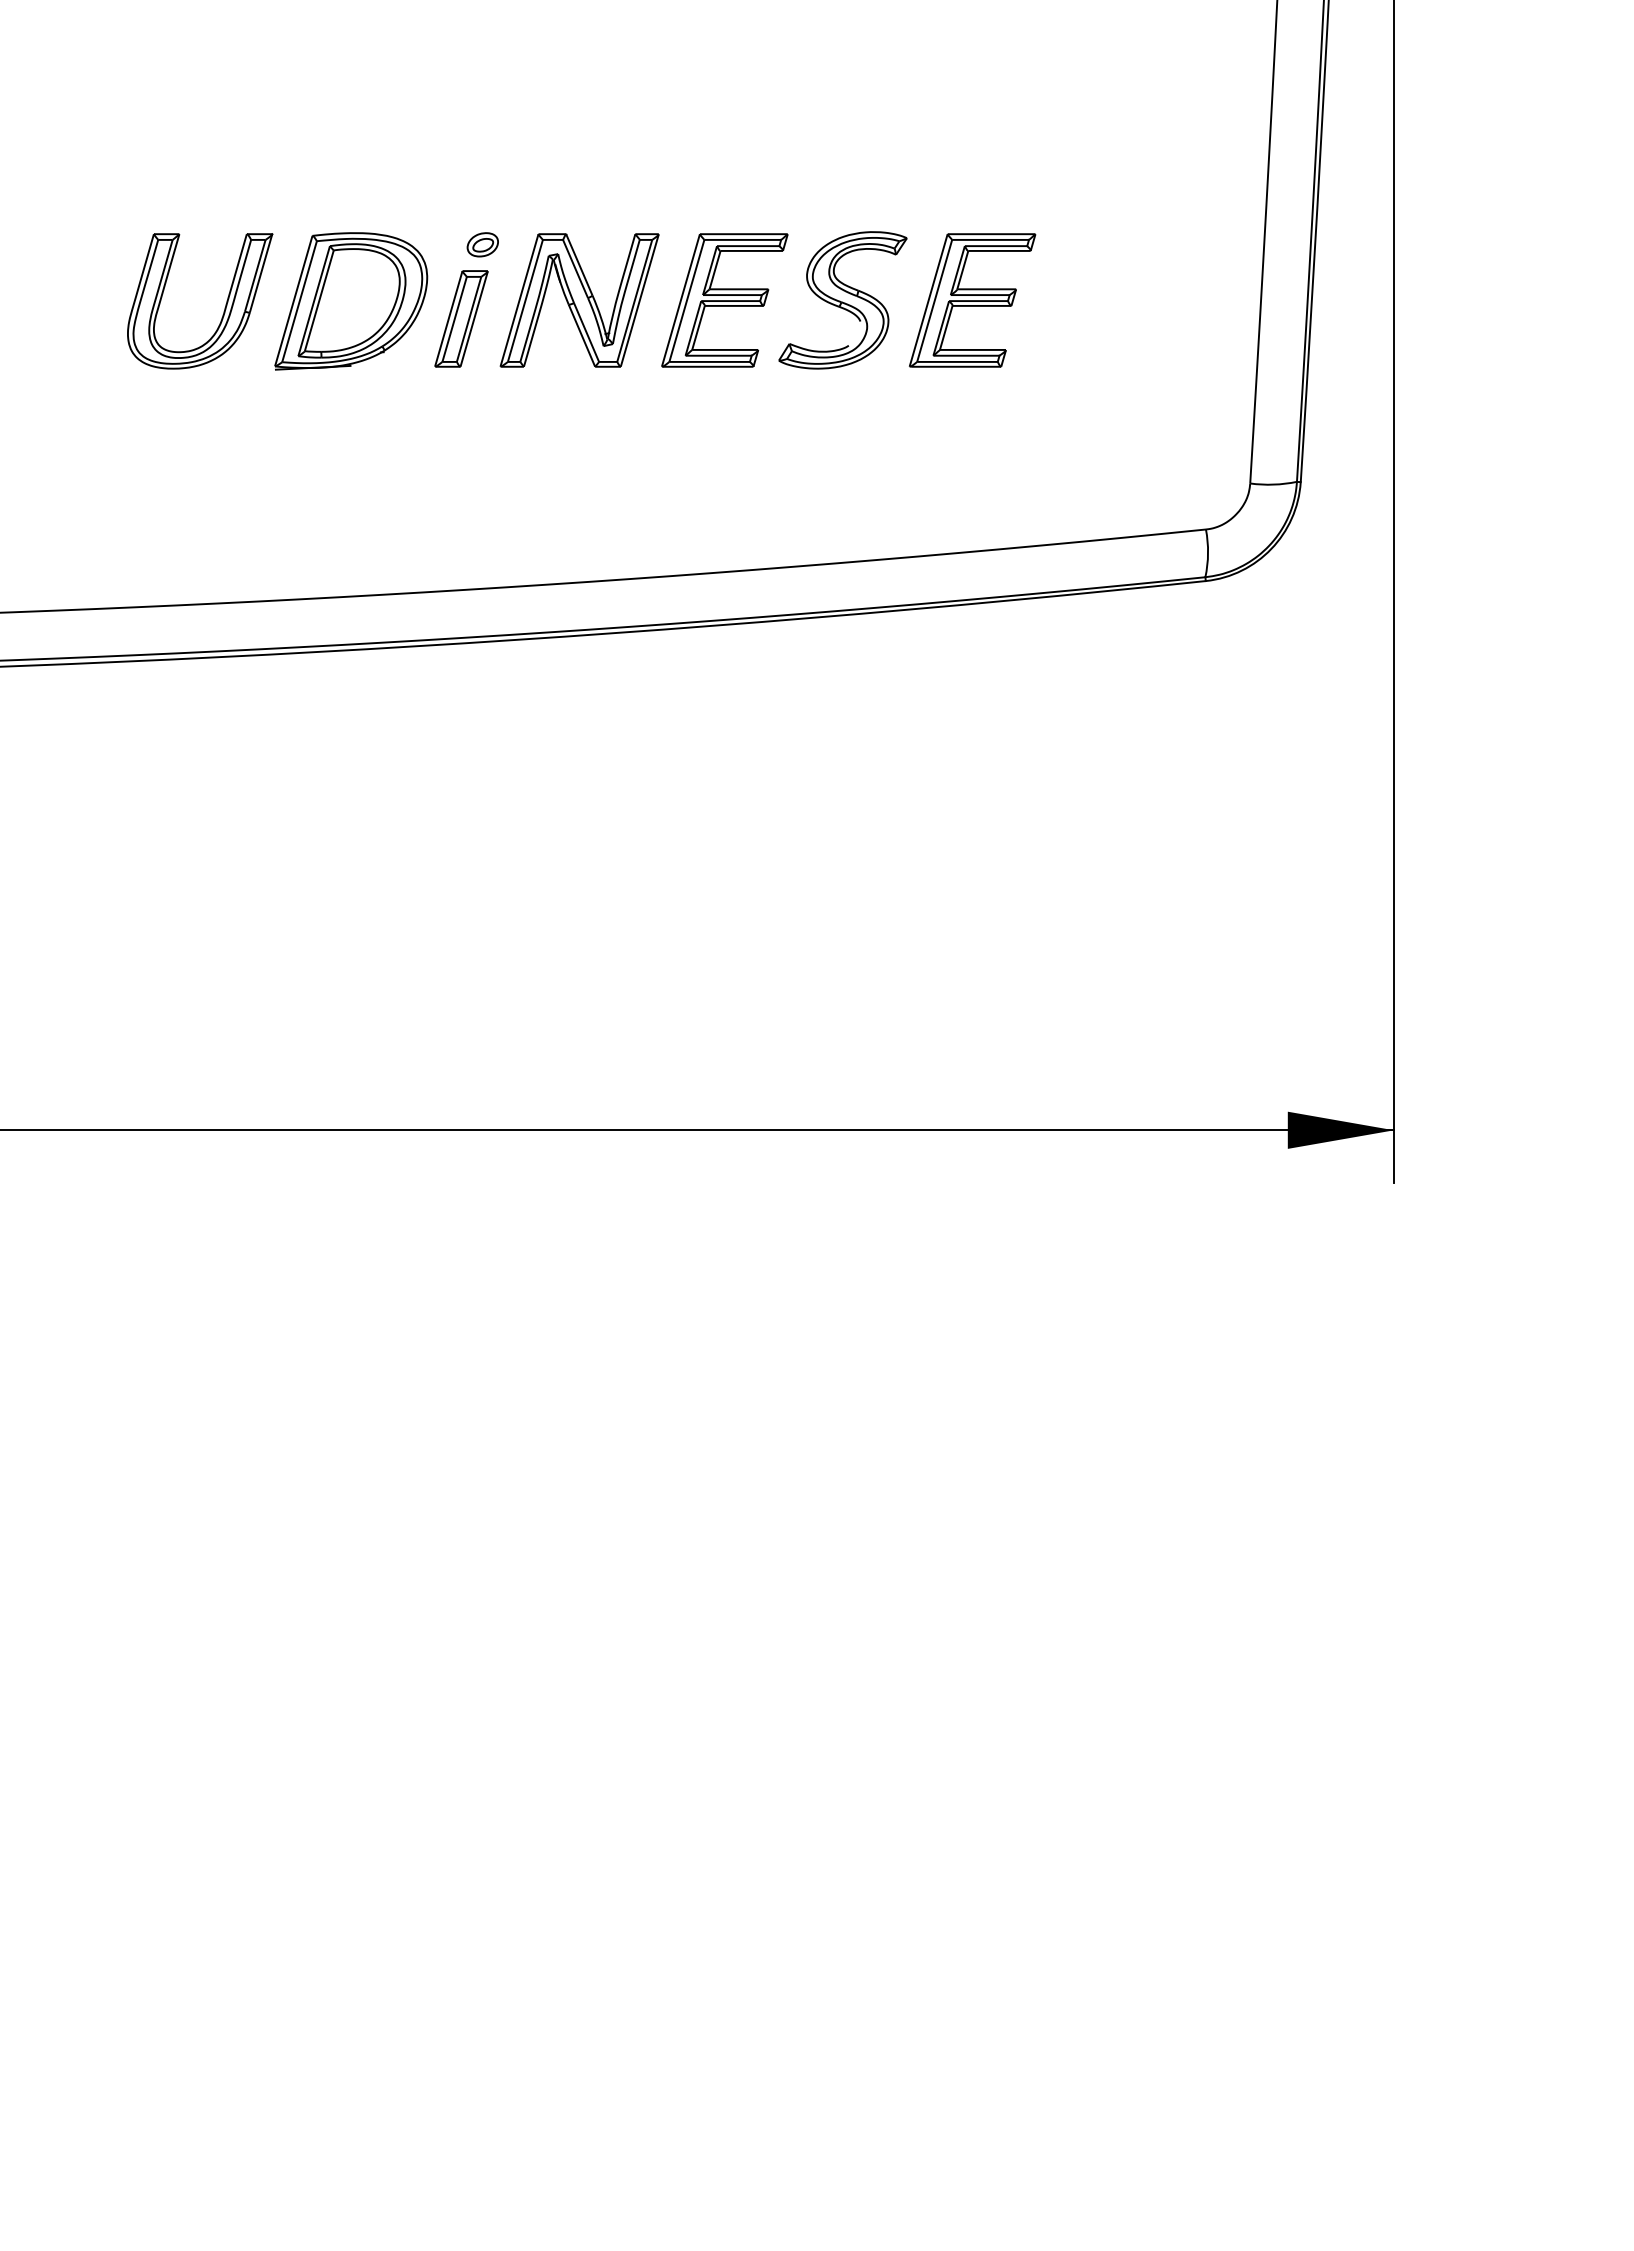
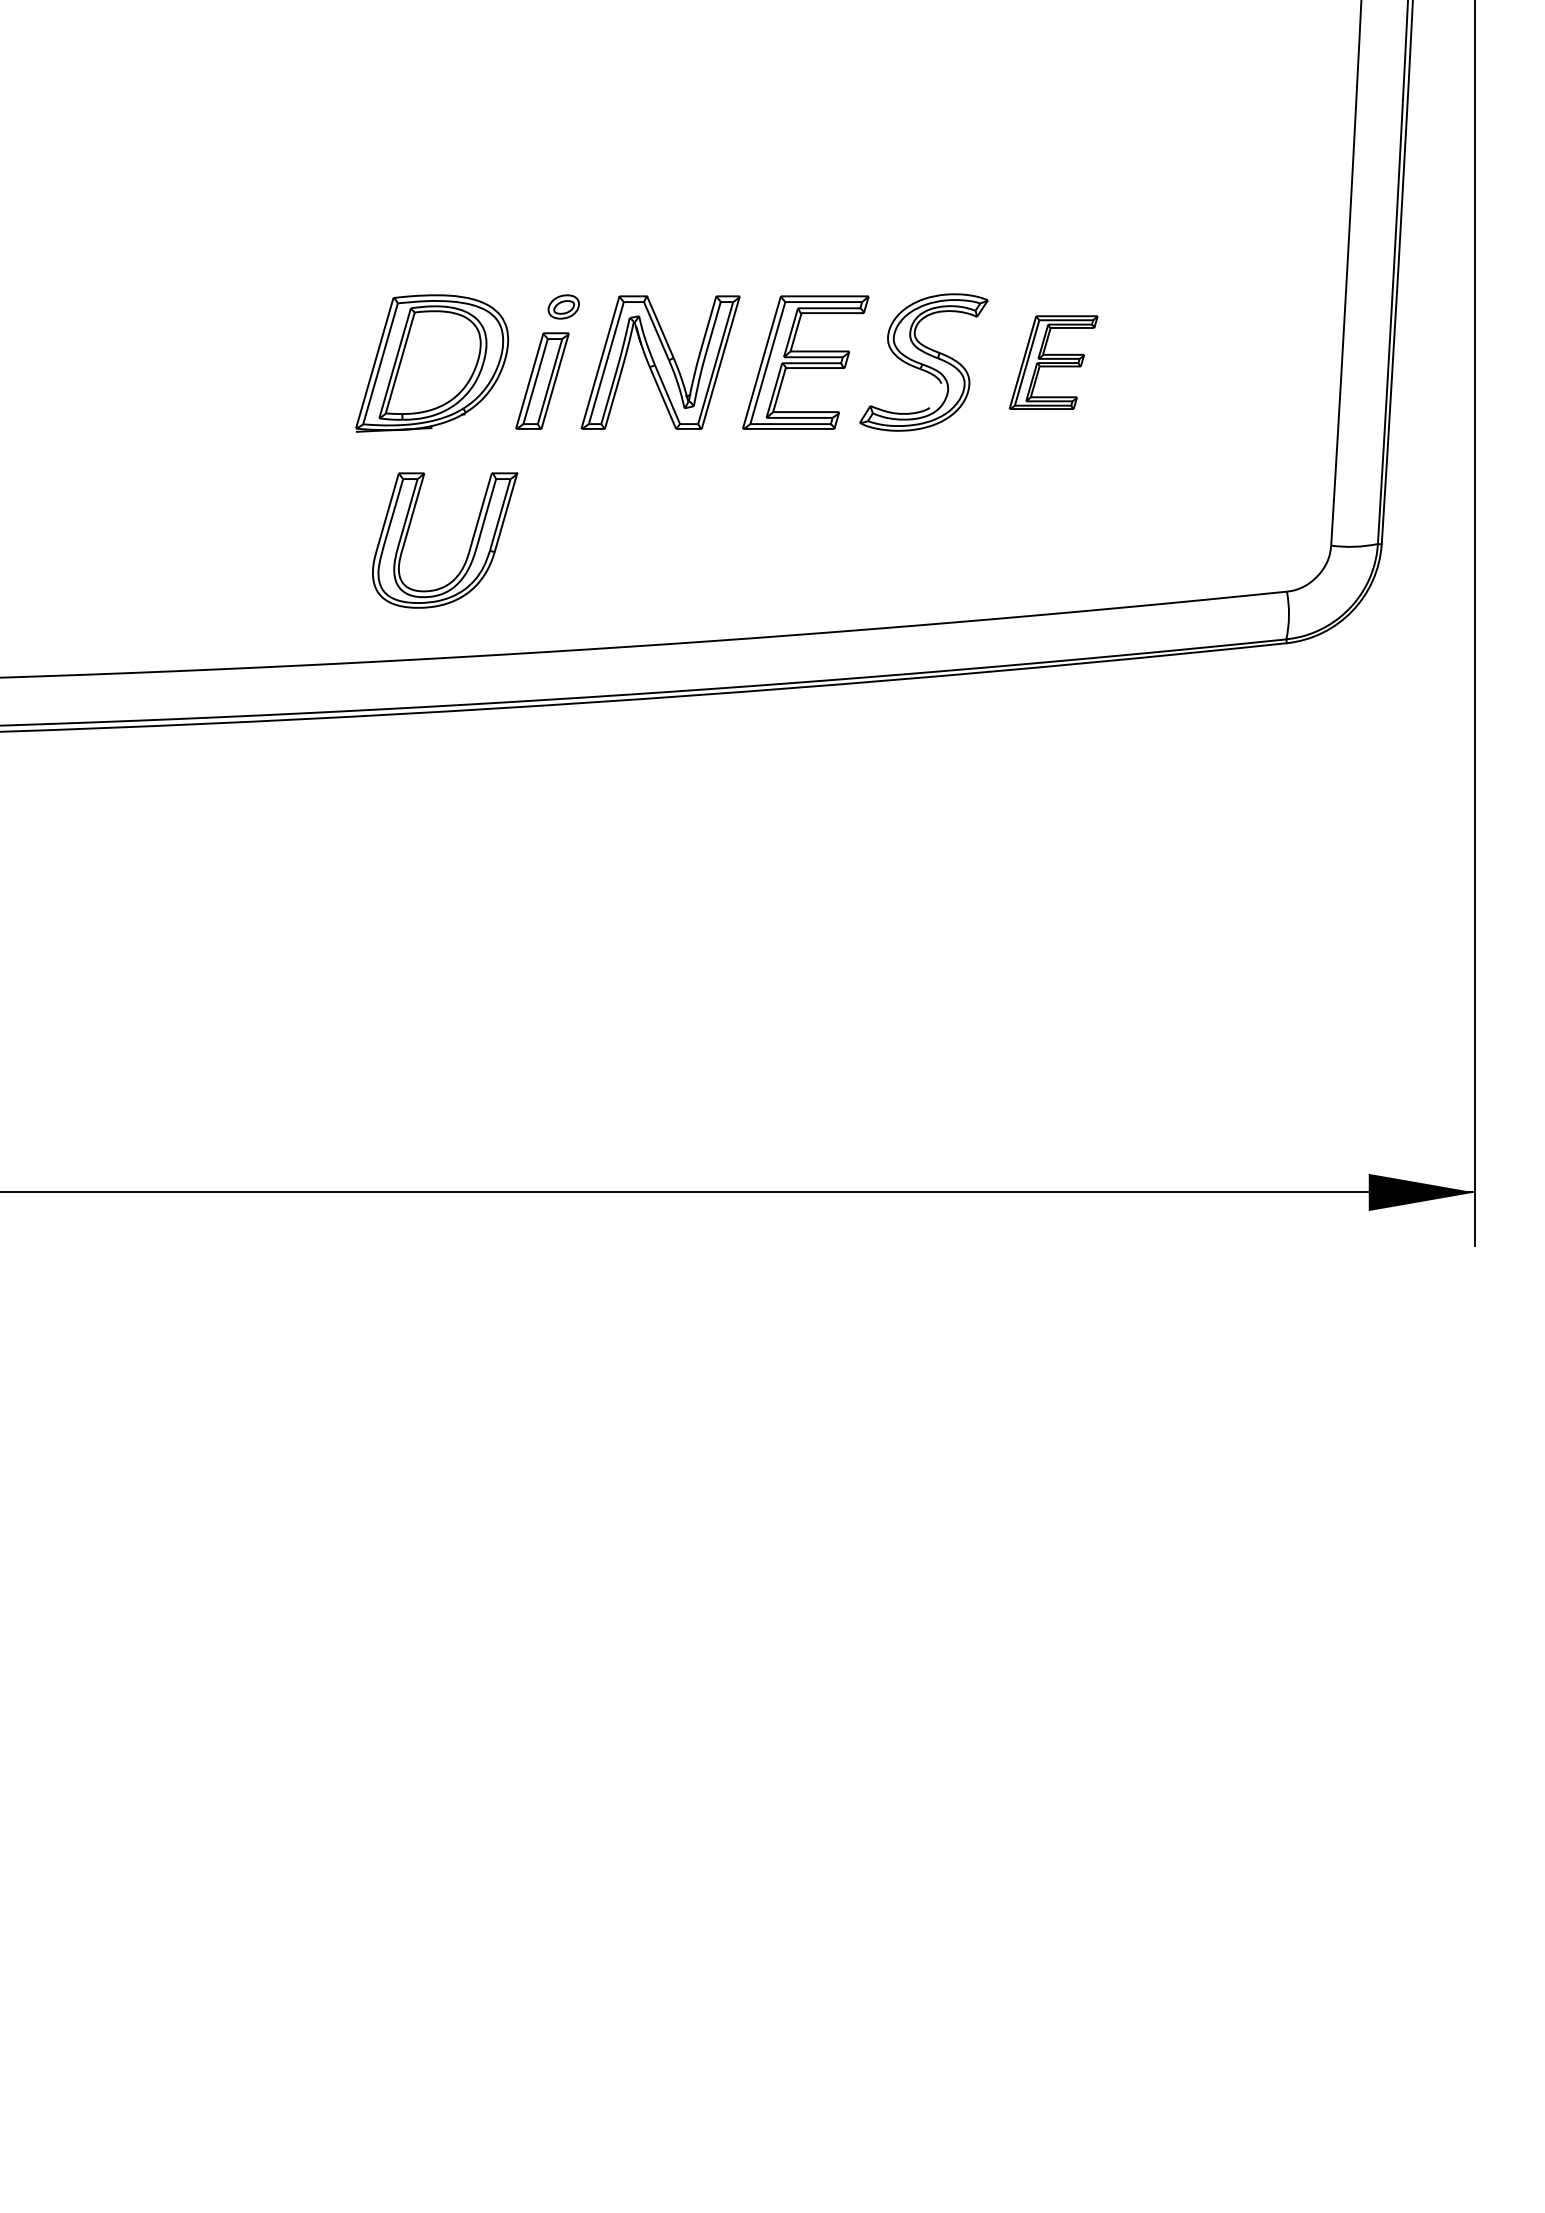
part: (972, 300) -> (1053, 362), size x0.7
part: (224, 307) -> (469, 546), moved

